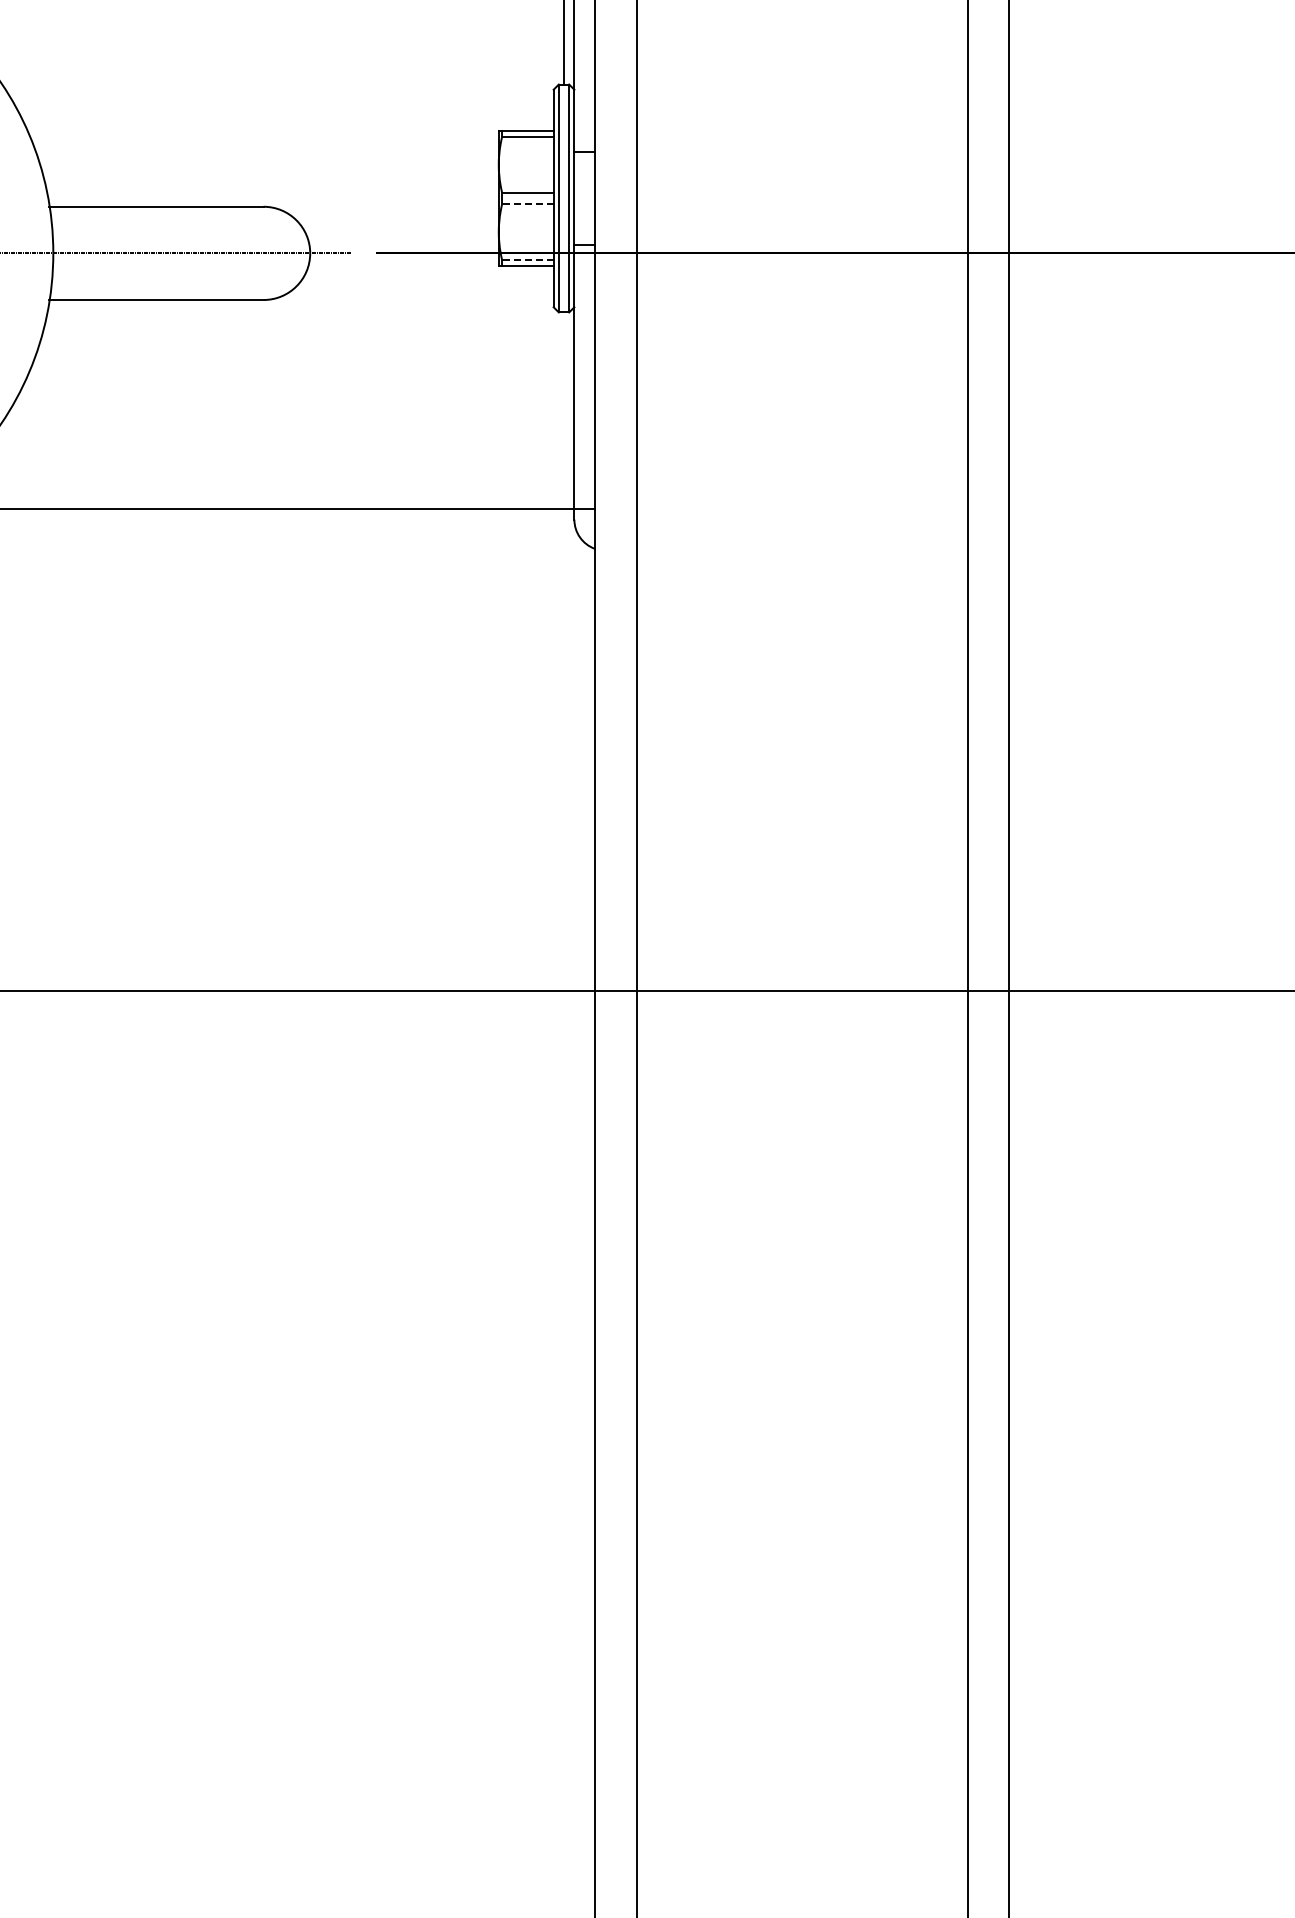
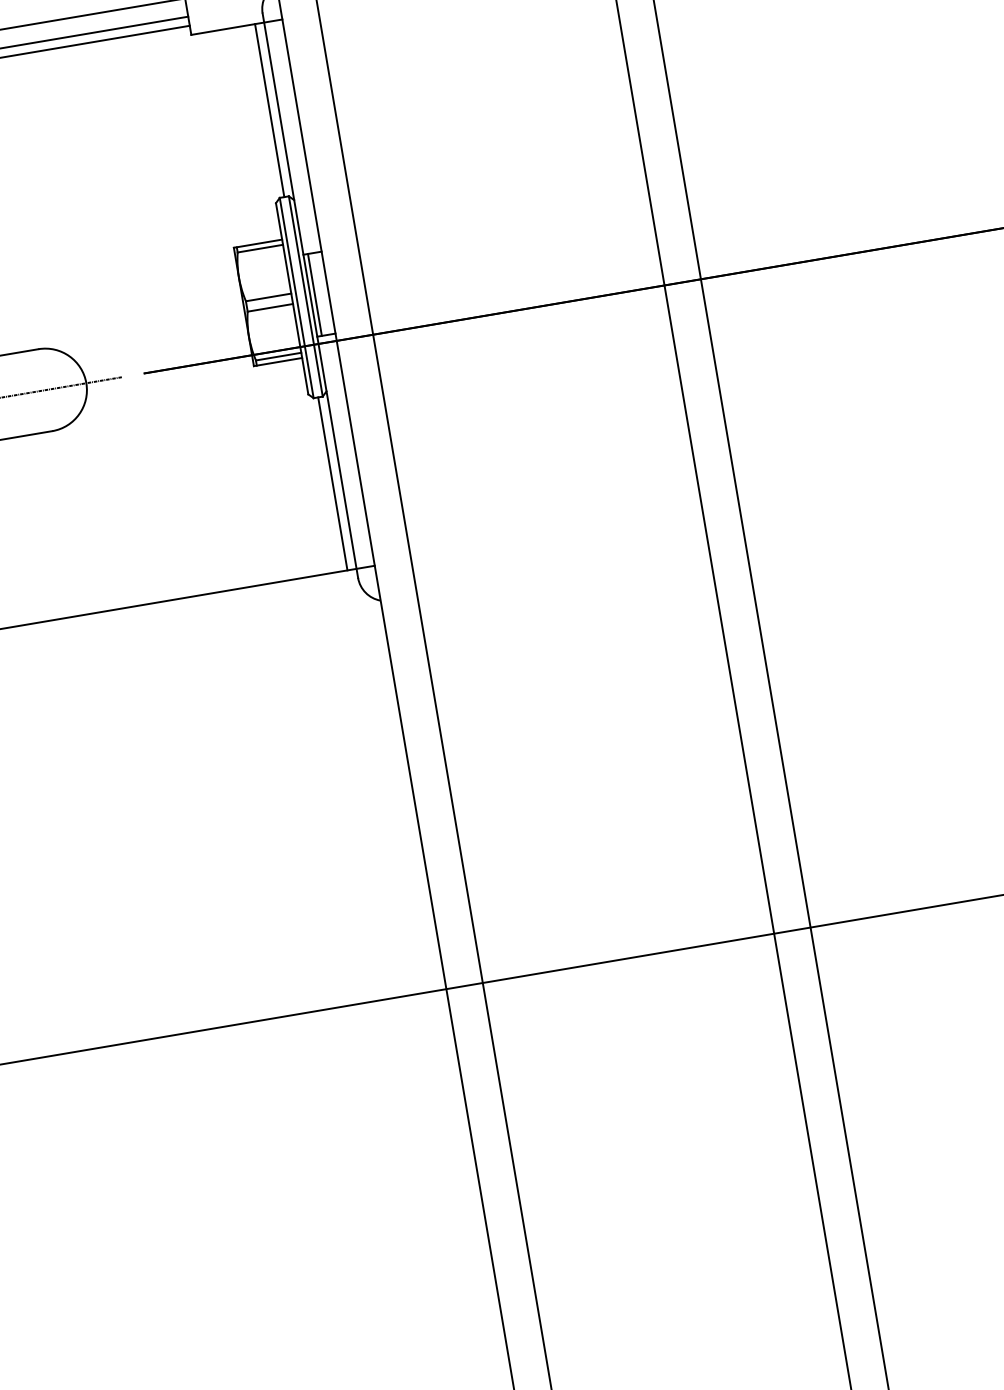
line: (579, 198) -> (314, 294), added
line: (527, 204) -> (270, 307), dashed -> solid
line: (527, 259) -> (278, 356), dashed -> solid
line: (564, 410) -> (333, 483), added

